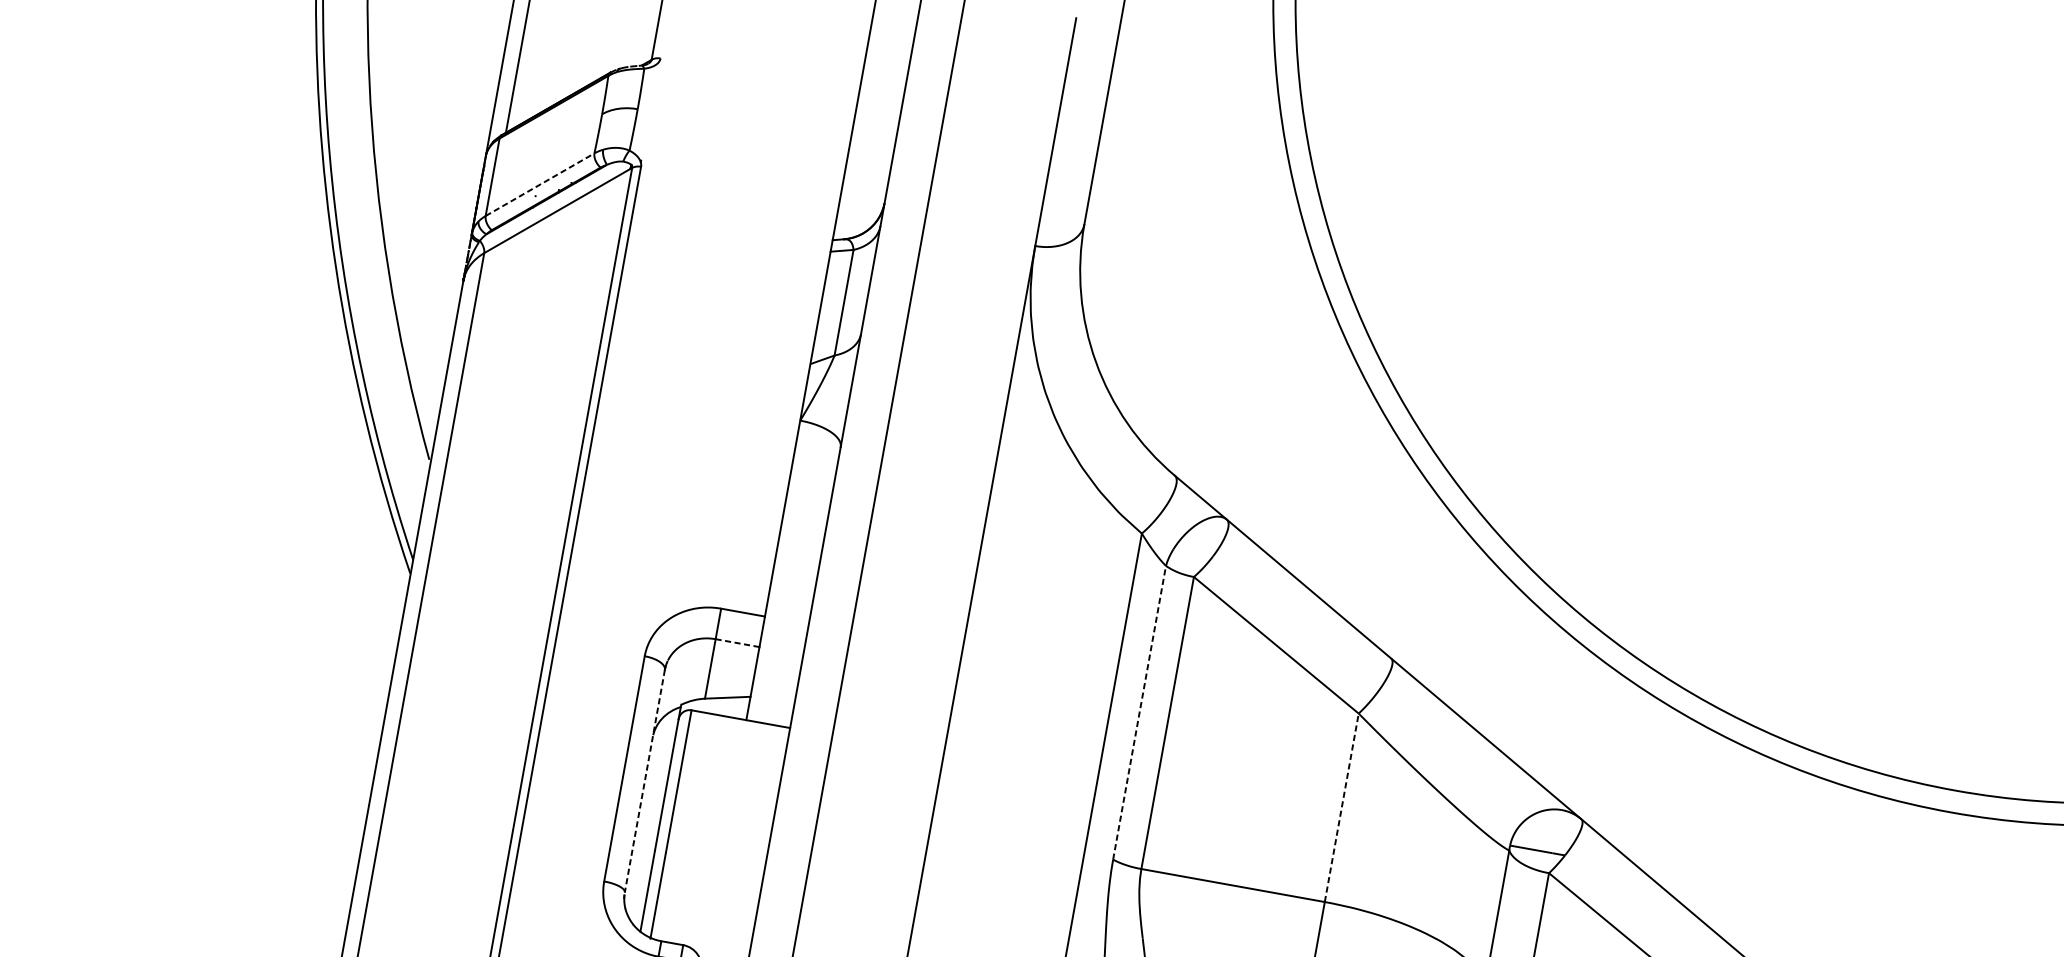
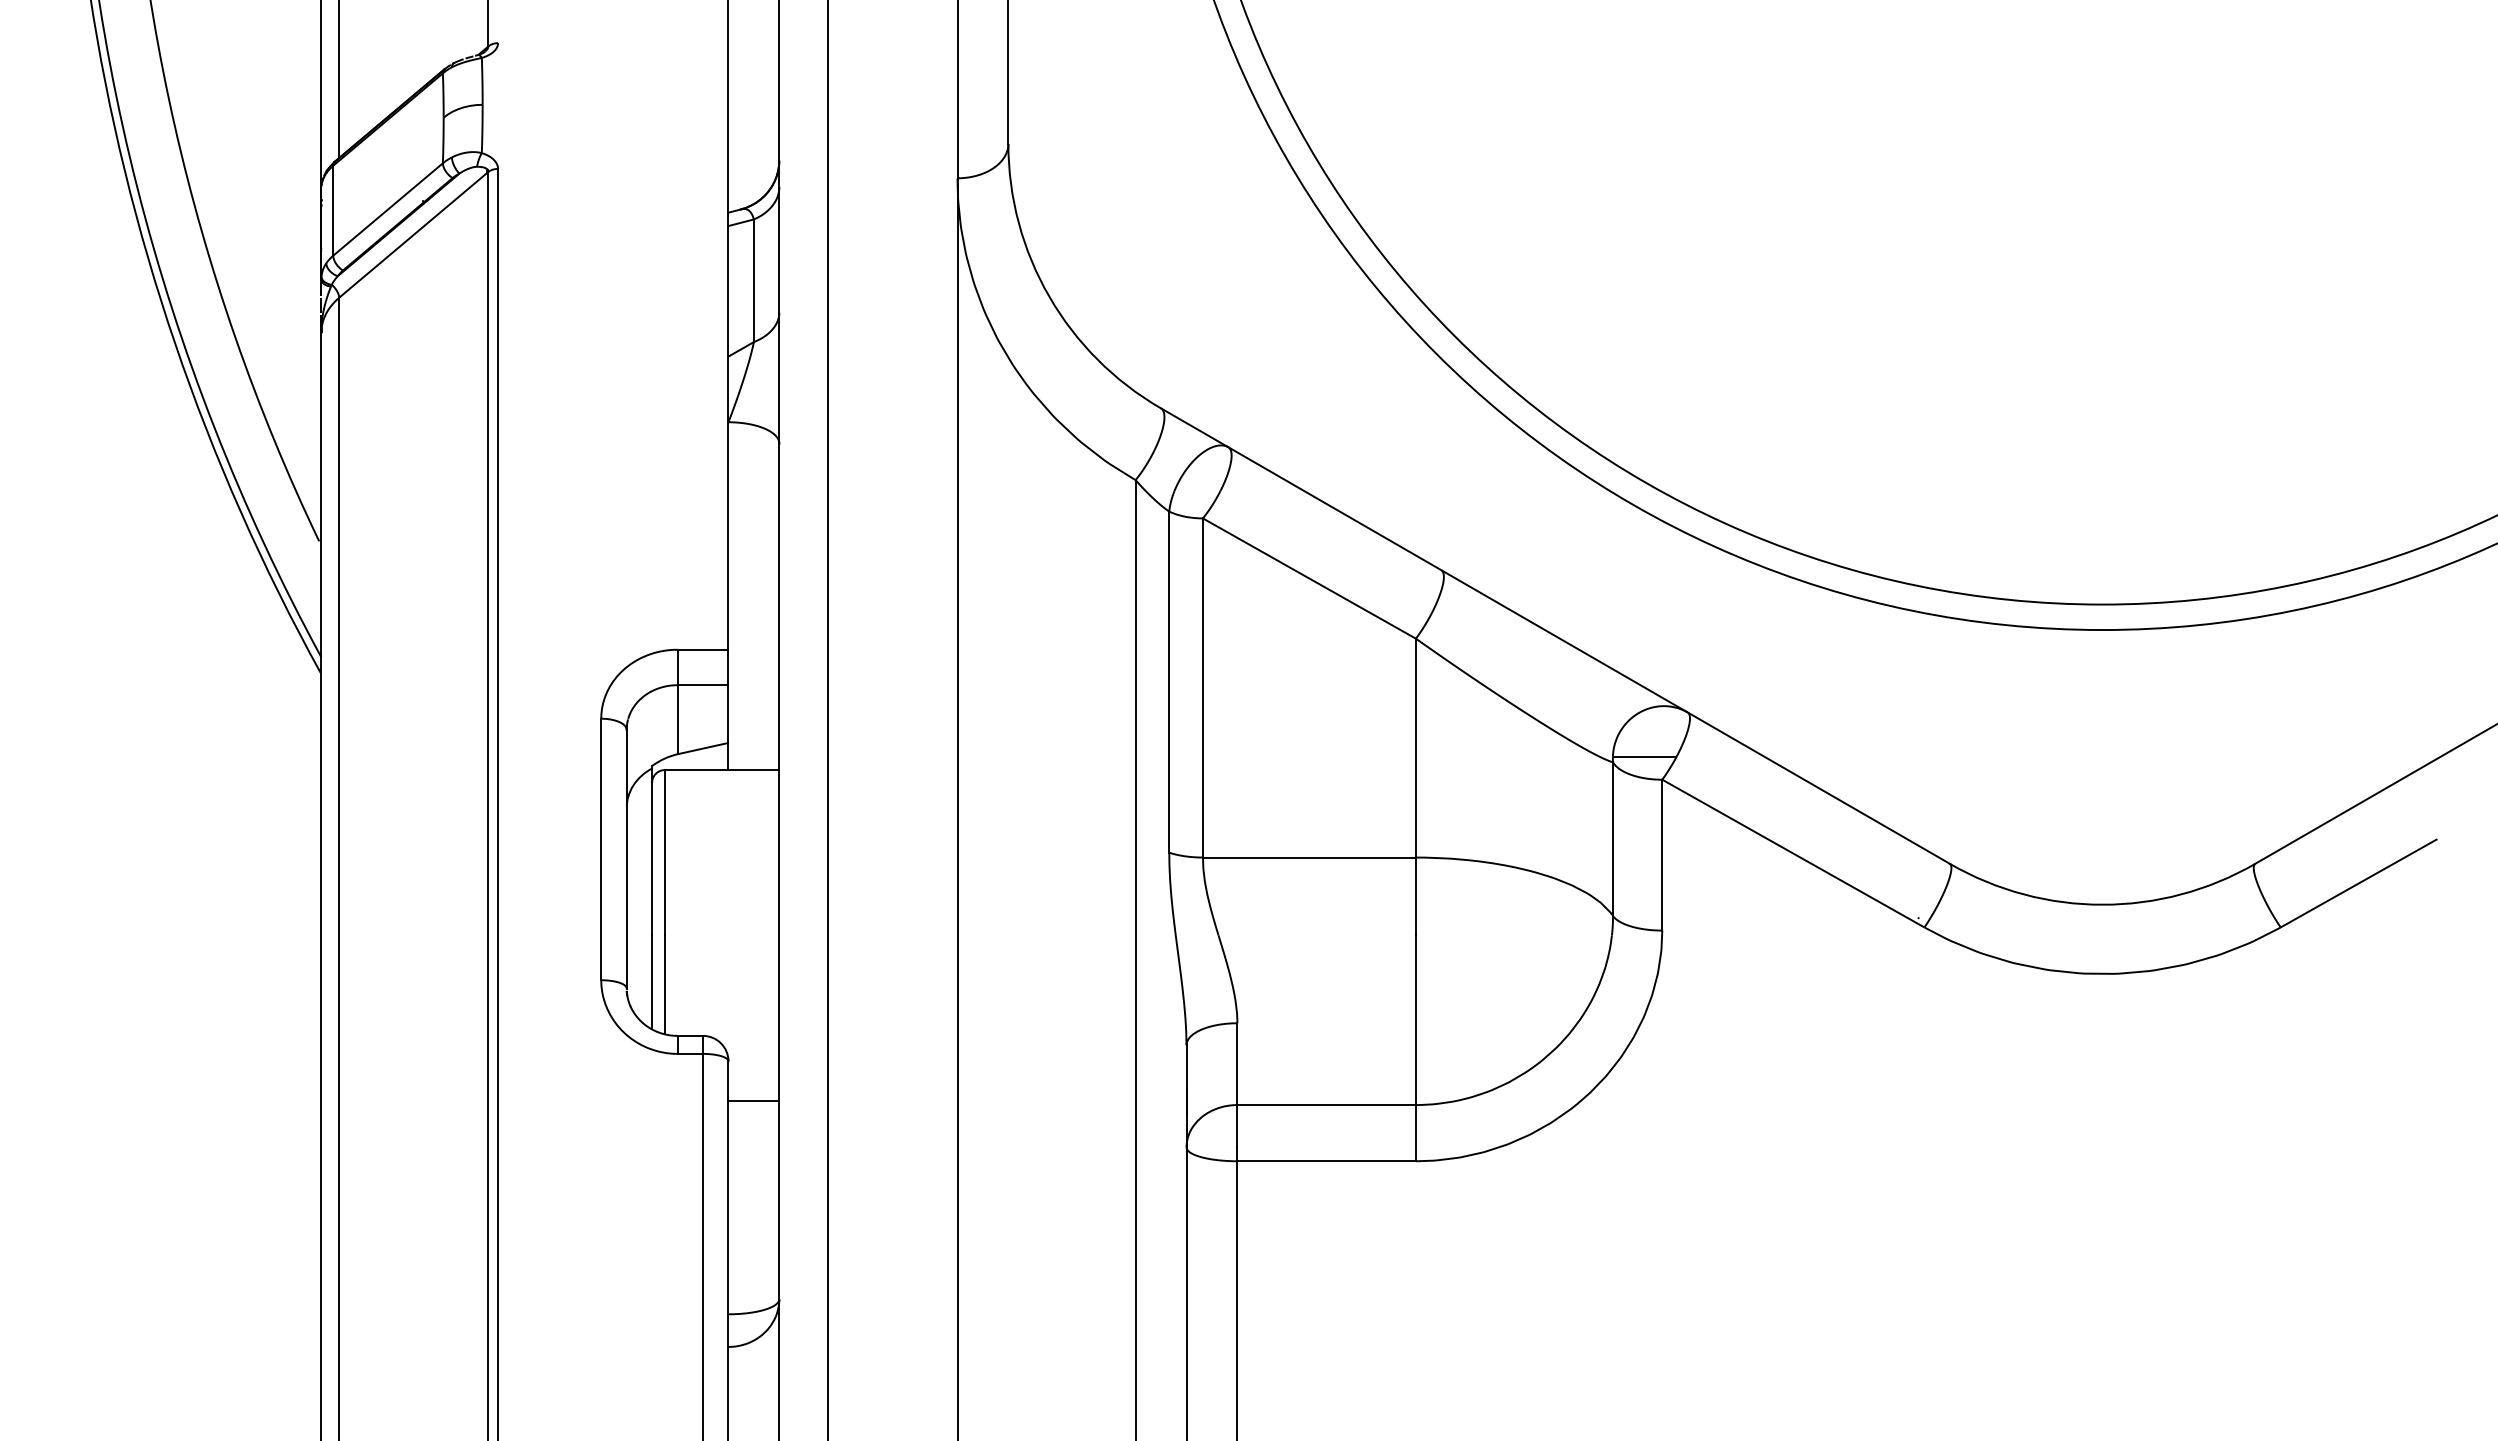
line: (540, 184) -> (388, 209), dashed -> solid
line: (737, 643) -> (702, 685), dashed -> solid
line: (1139, 713) -> (1169, 682), dashed -> solid
line: (644, 781) -> (626, 859), dashed -> solid
line: (1341, 807) -> (1415, 747), dashed -> solid

